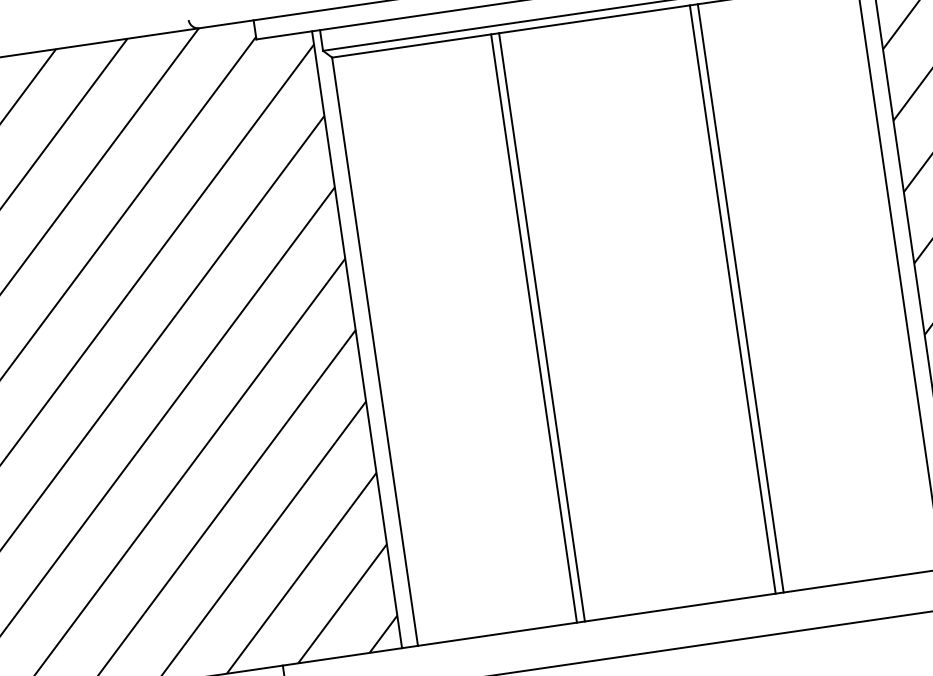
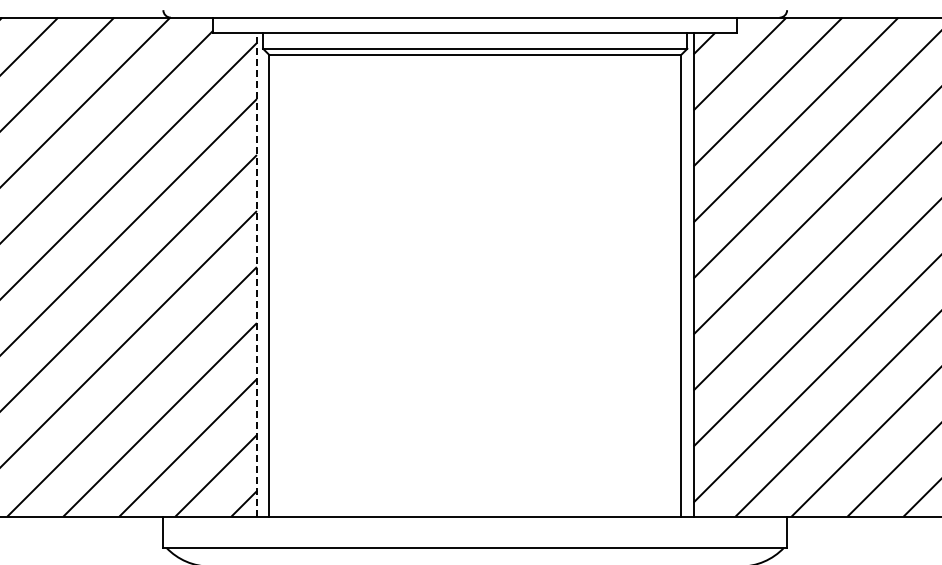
line: (740, 297) -> (556, 285), removed
line: (733, 299) -> (550, 285), removed
line: (542, 326) -> (400, 285), removed
line: (534, 328) -> (394, 285), removed
line: (356, 339) -> (256, 274), solid -> dashed

